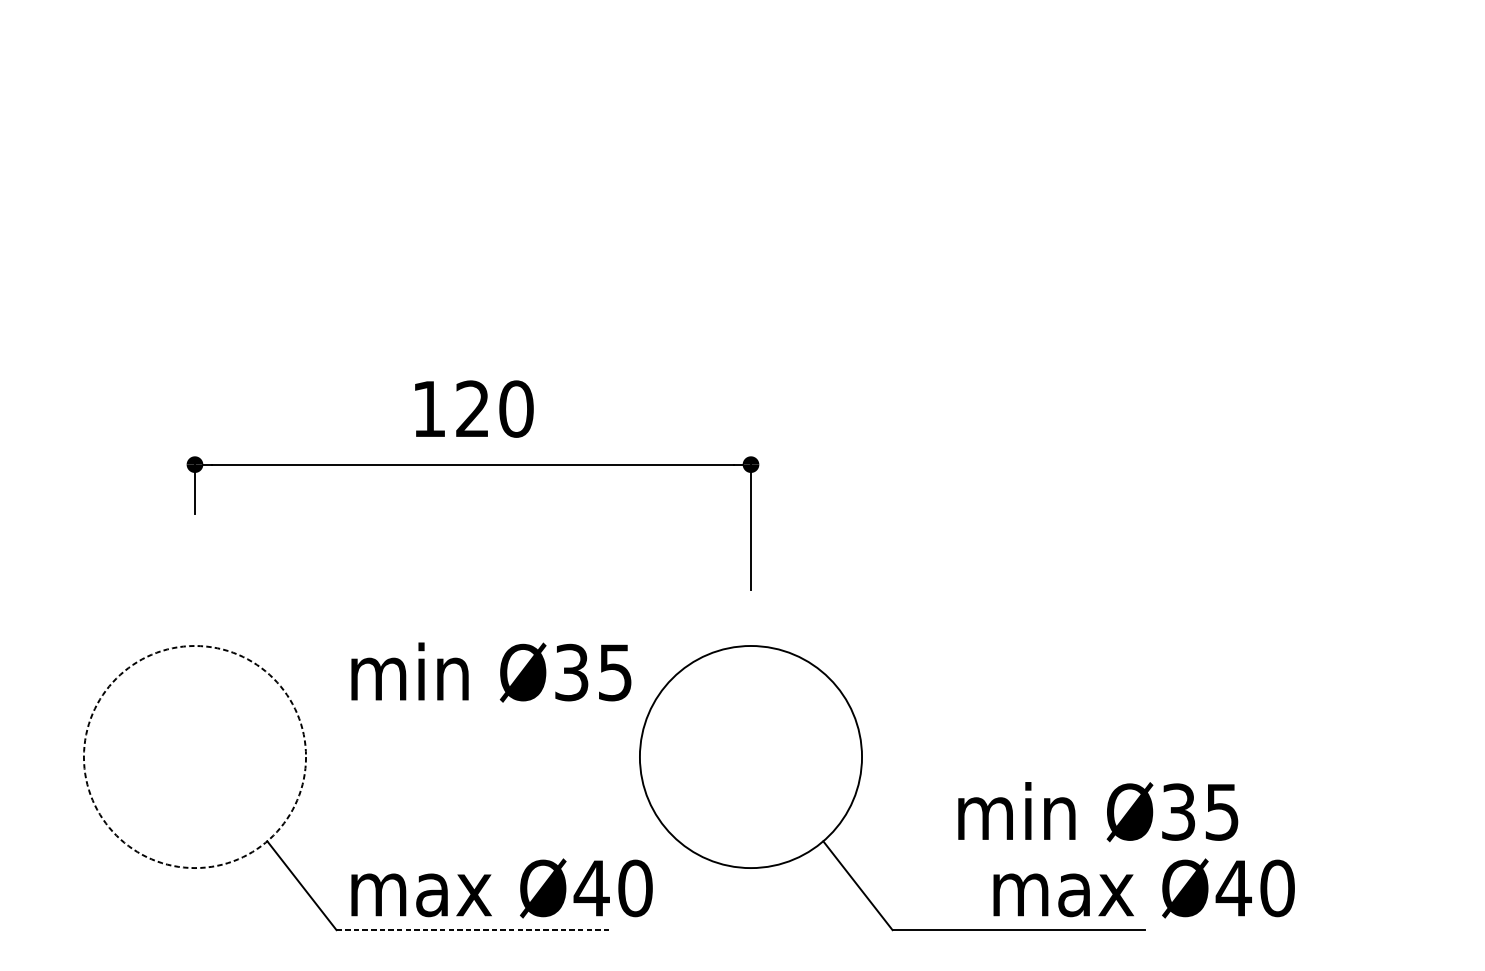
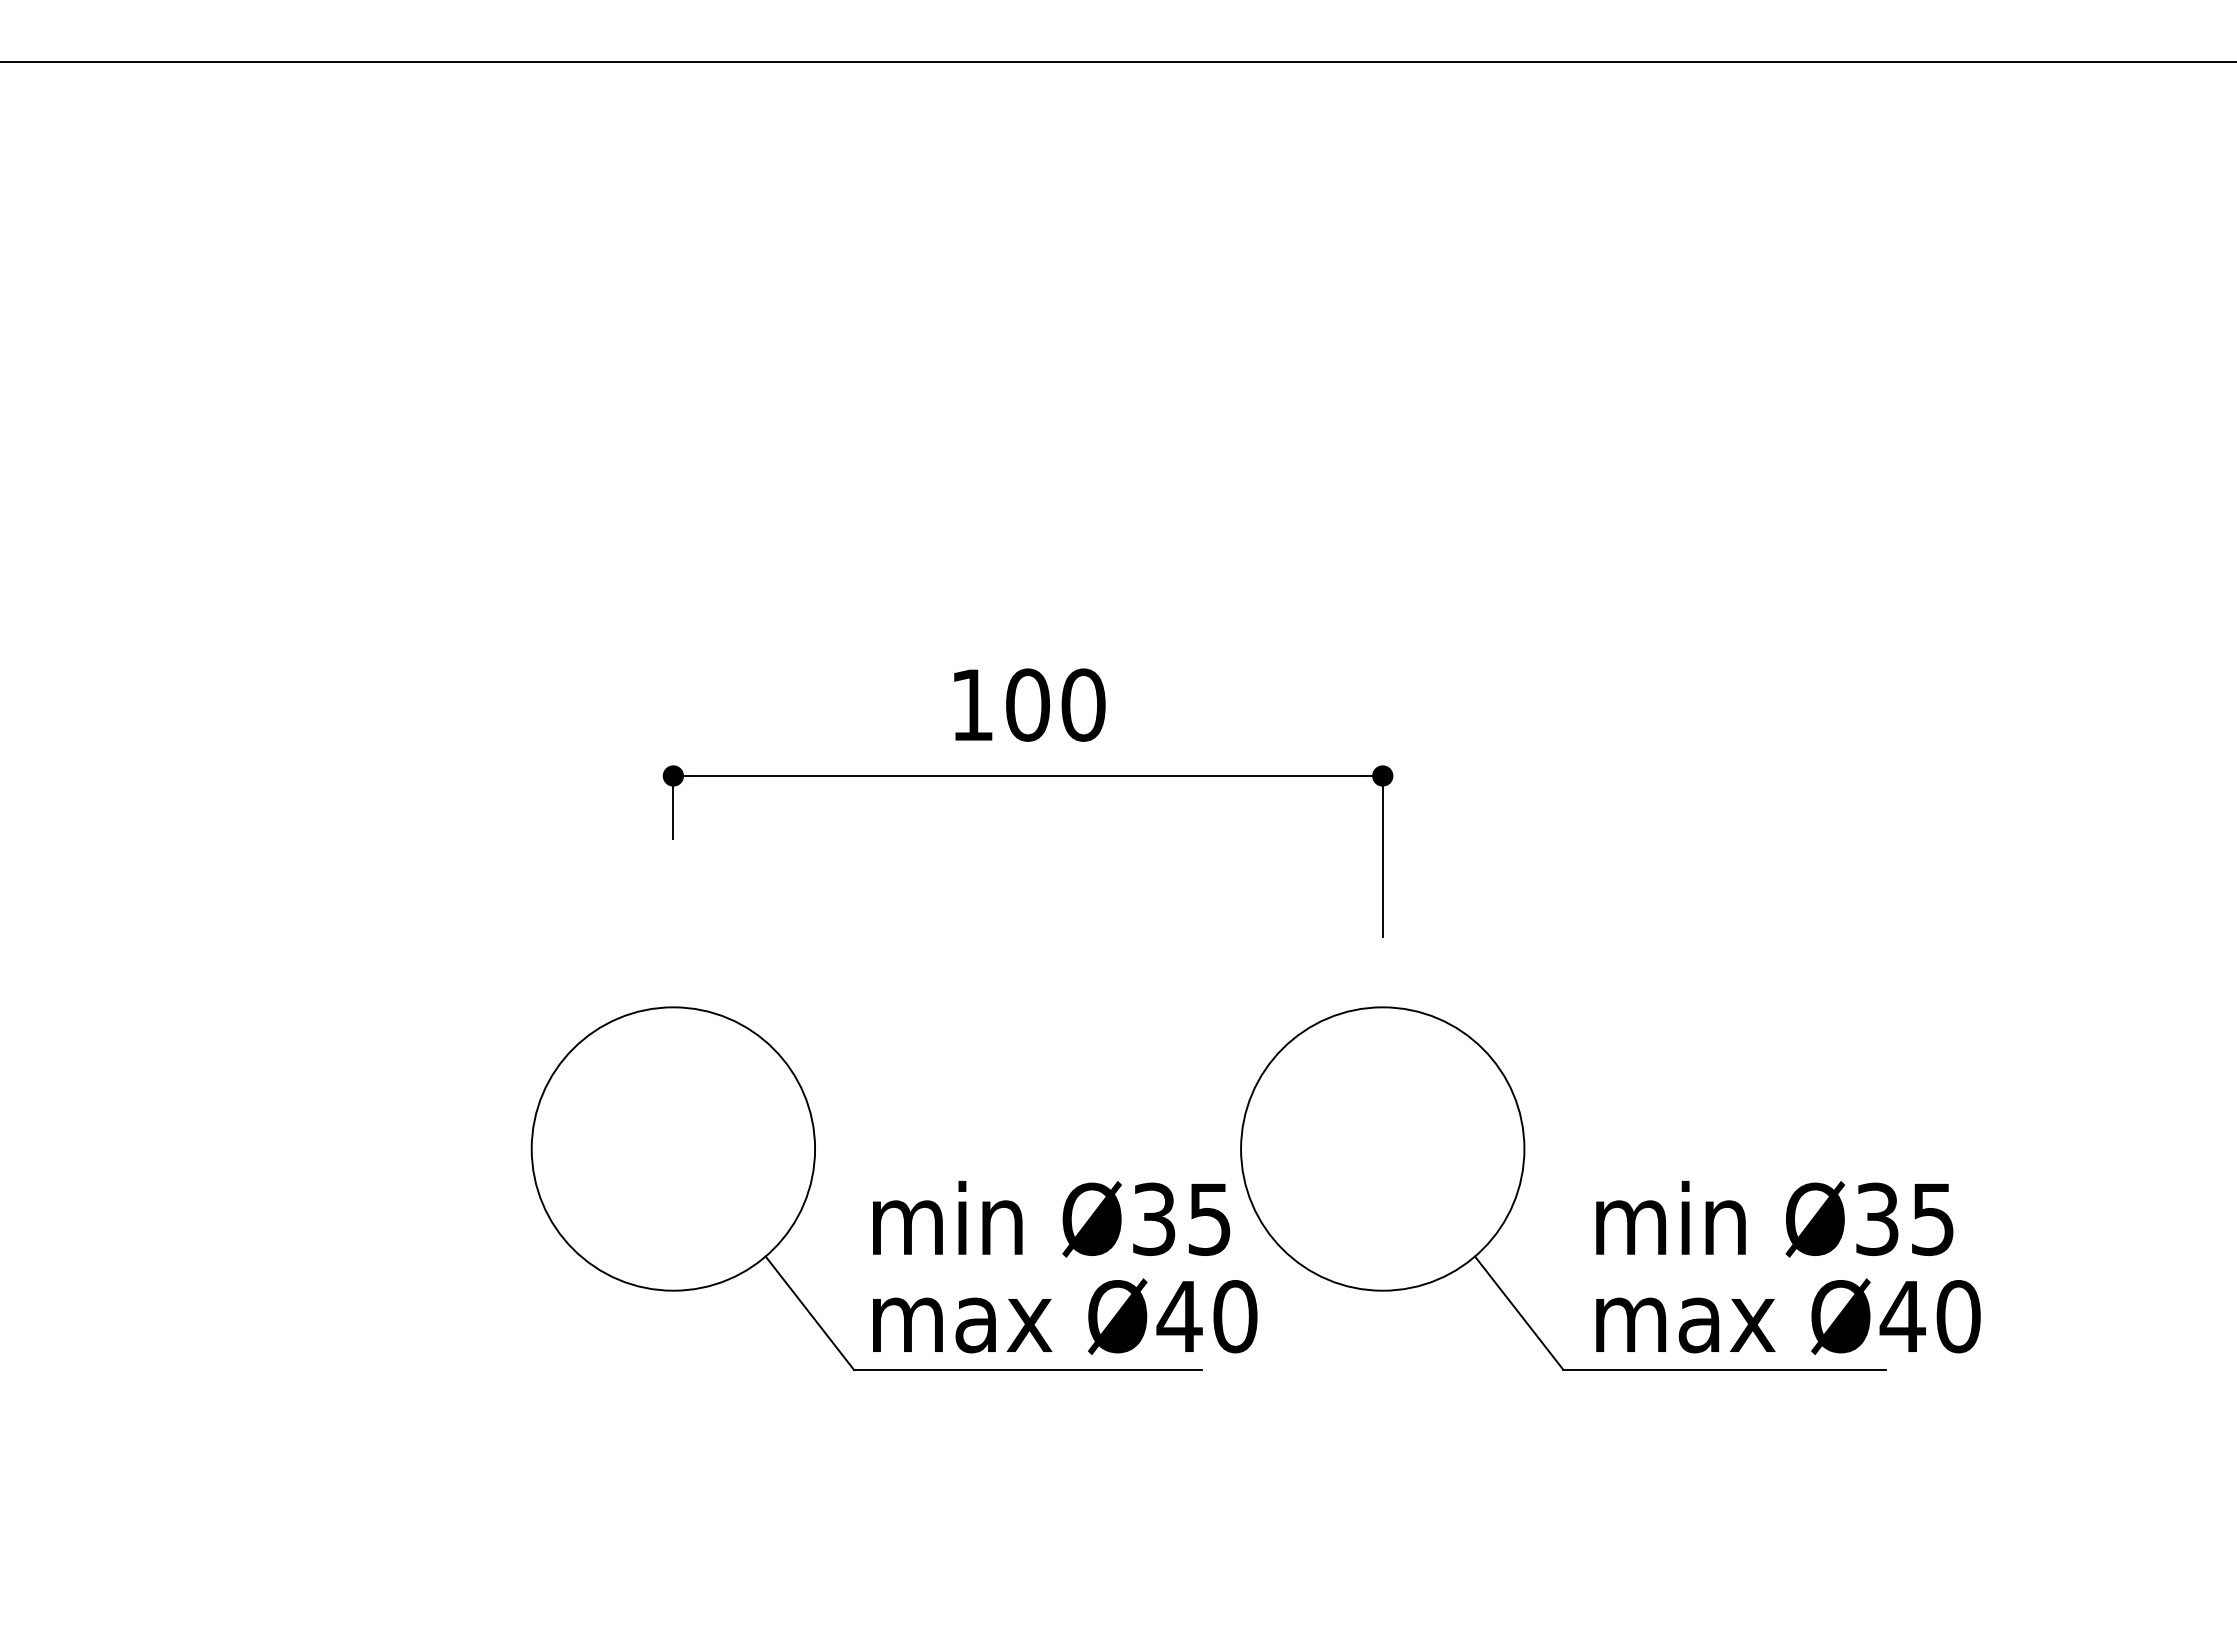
text: (472, 408) -> (1027, 704), 120 -> 100
text: (491, 672) -> (1051, 1219), moved
circle: (195, 756) -> (673, 1148), dashed -> solid
text: (1098, 812) -> (1774, 1219), moved
text: (1144, 888) -> (1788, 1316), moved
line: (472, 929) -> (1027, 1369), dashed -> solid

